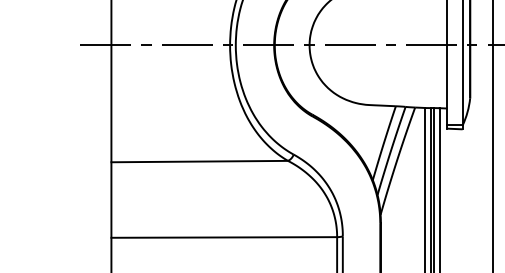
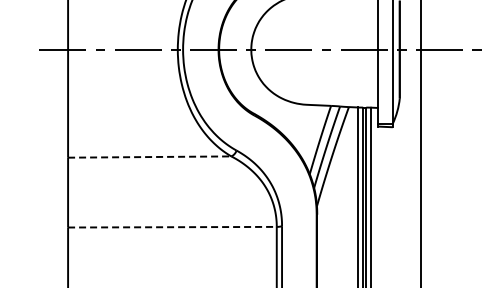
line: (199, 162) -> (149, 157), solid -> dashed
line: (224, 237) -> (172, 227), solid -> dashed

